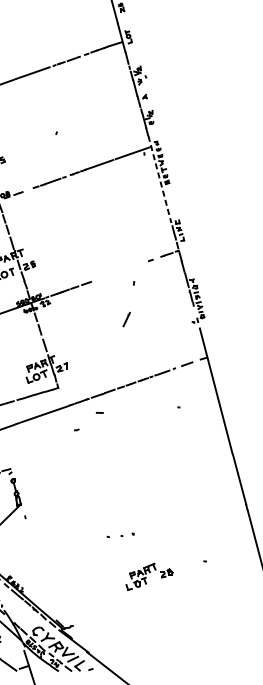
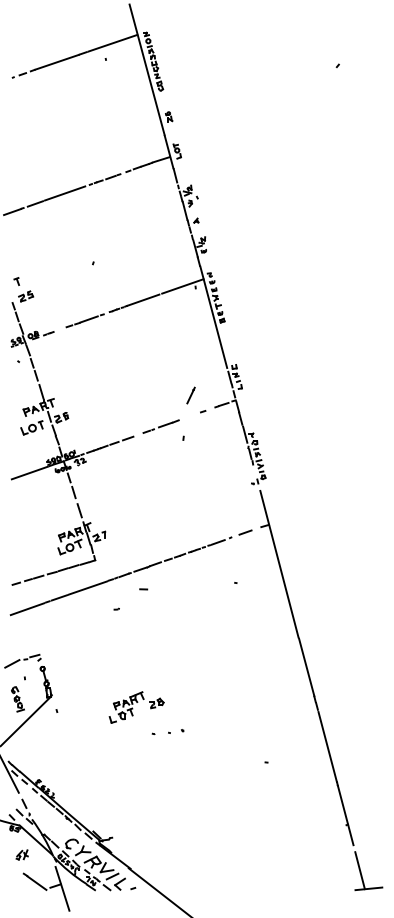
line: (159, 179) -> (213, 317), dashed -> solid
line: (114, 273) -> (160, 426), added
line: (126, 319) -> (190, 395), moved
part: (149, 576) -> (136, 707), moved

